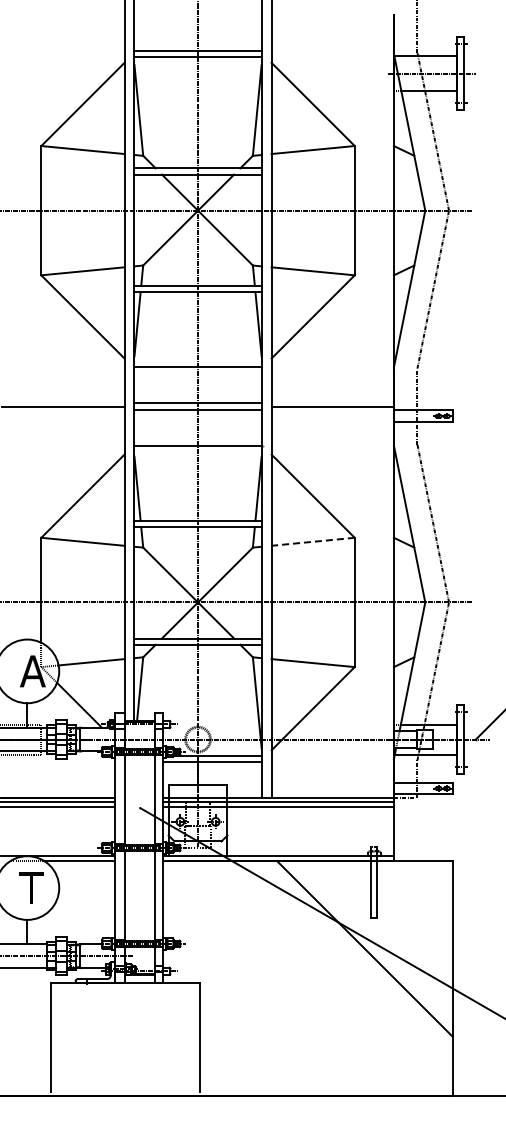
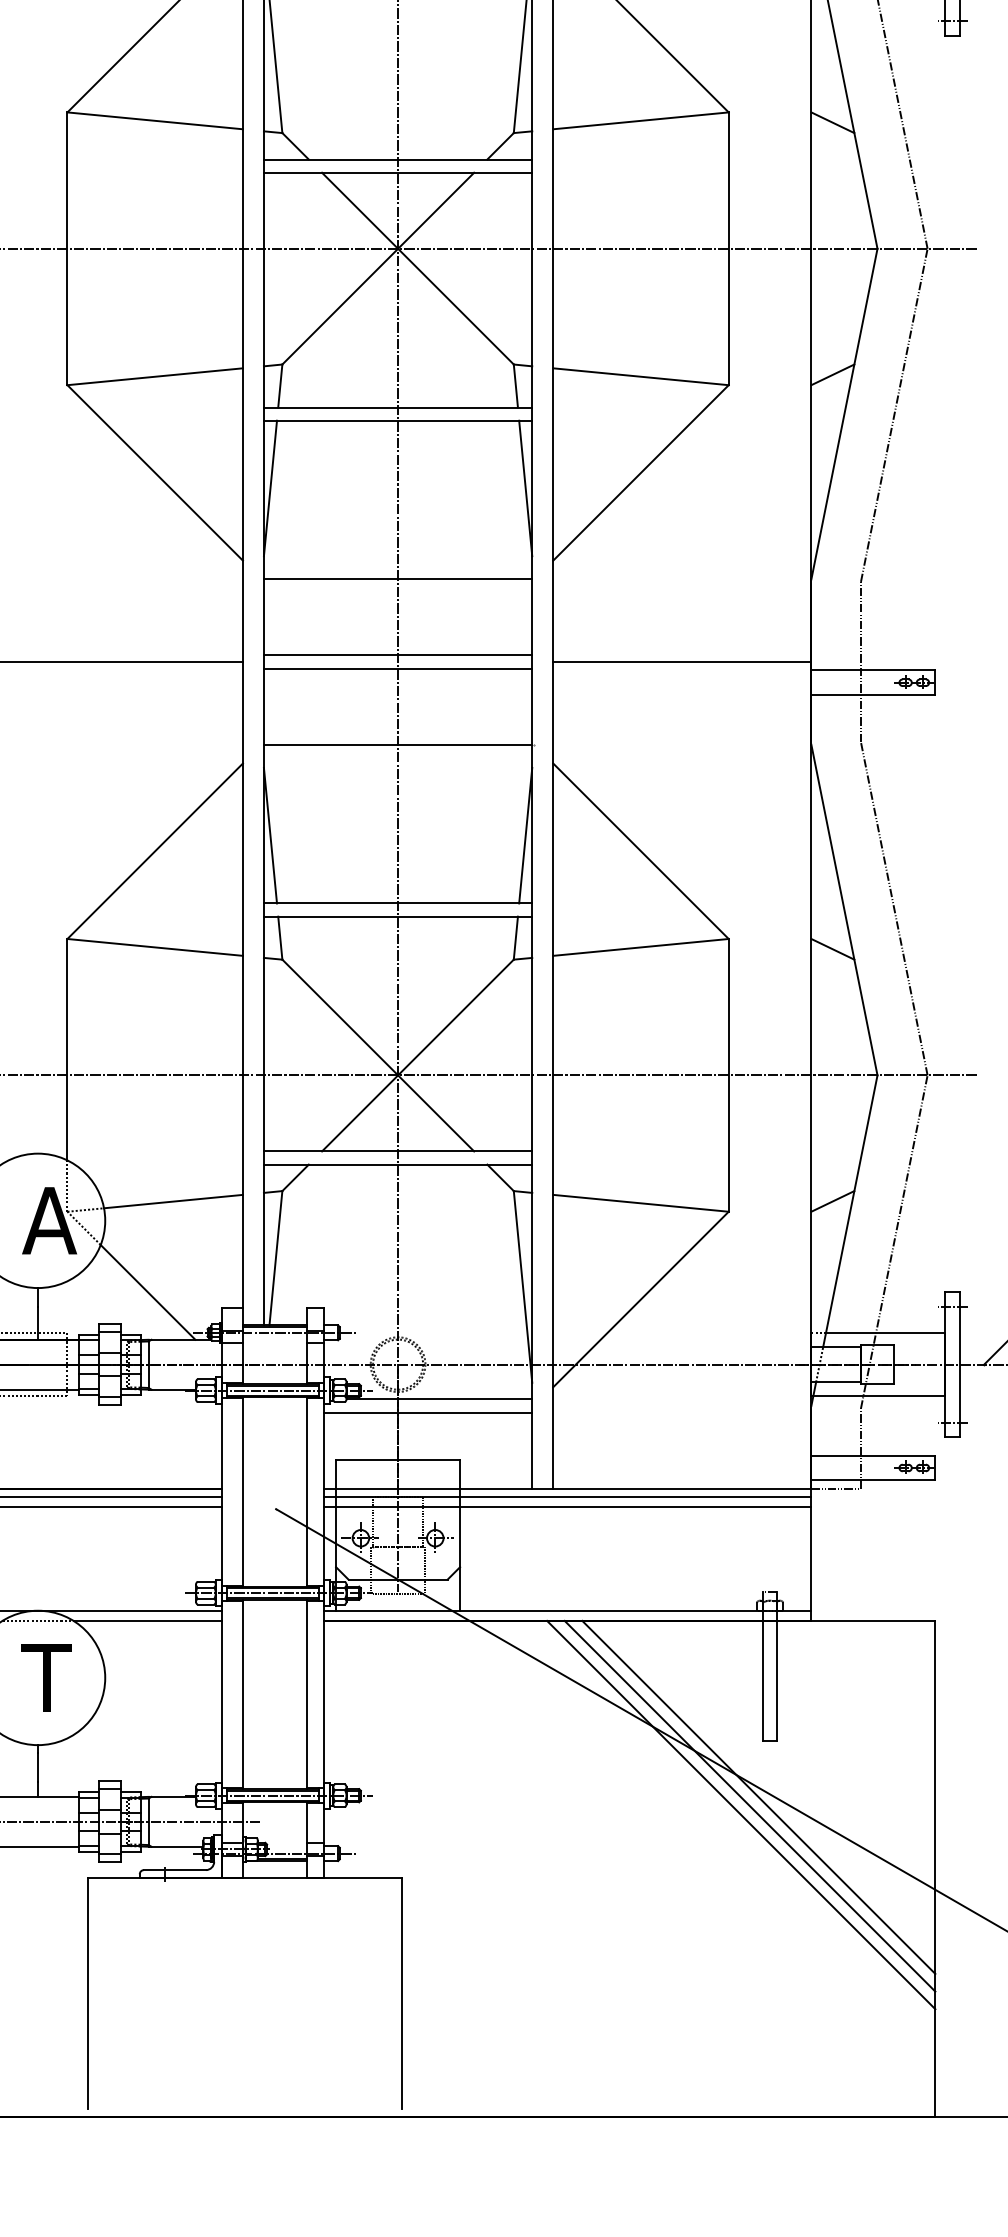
line: (313, 541) -> (641, 946), dashed -> solid
line: (368, 944) -> (757, 1797), added
line: (360, 953) -> (740, 1815), added

